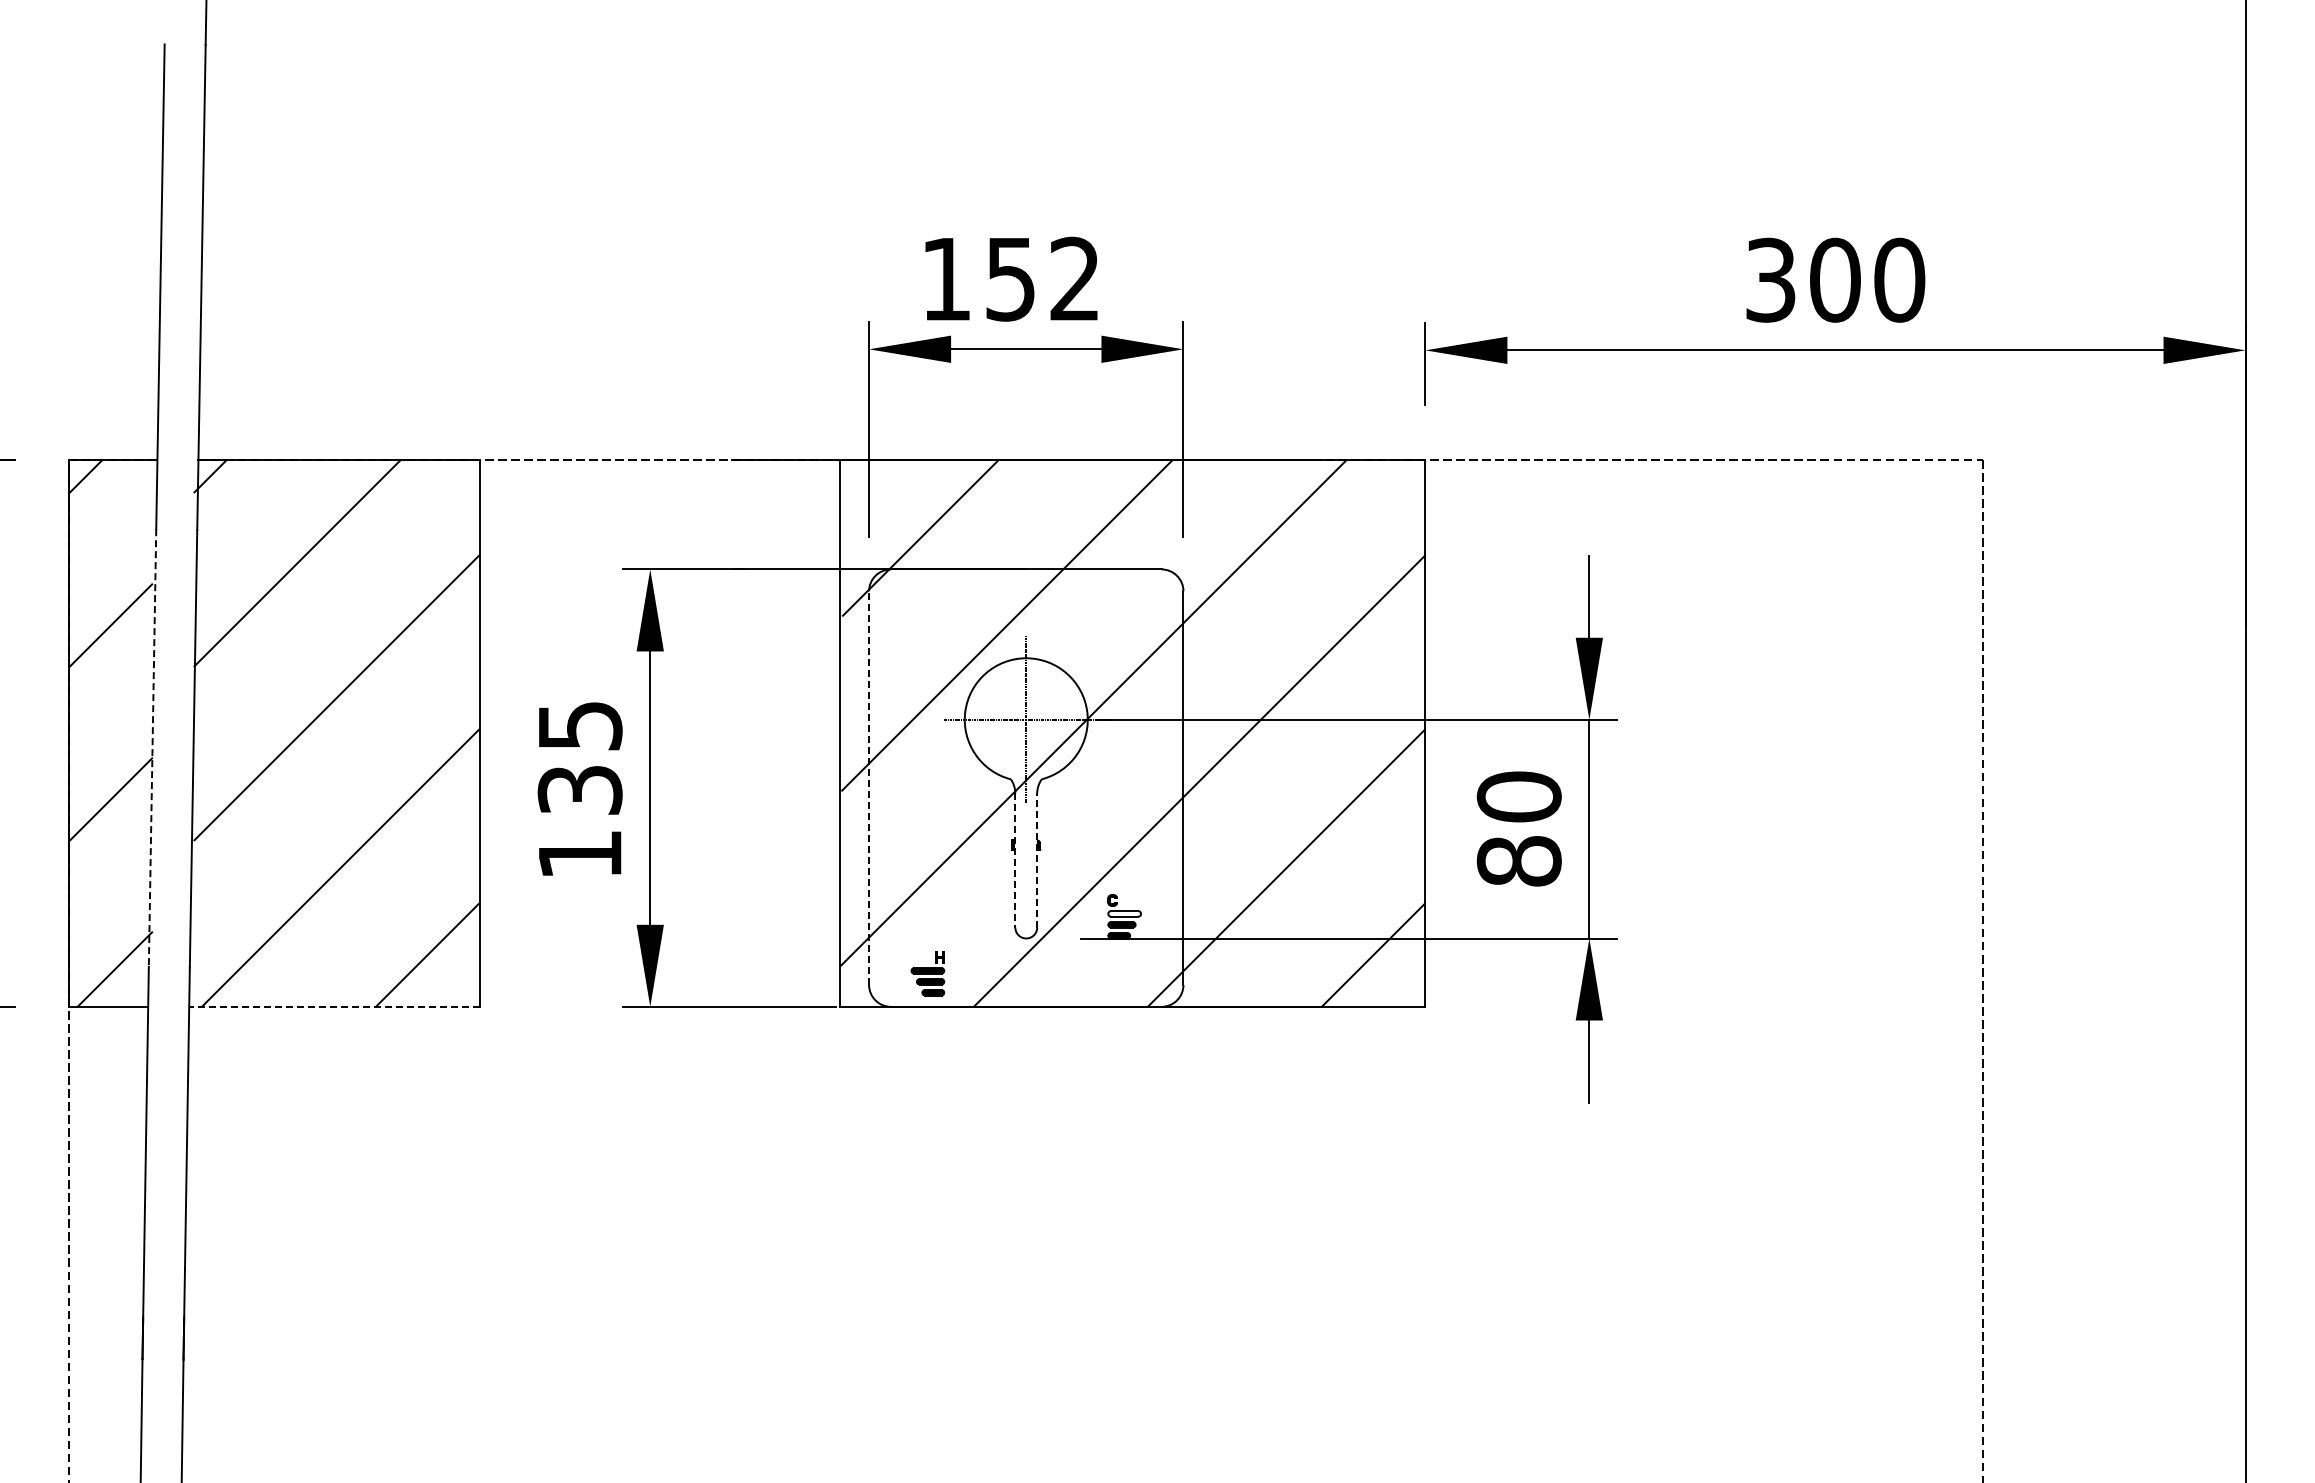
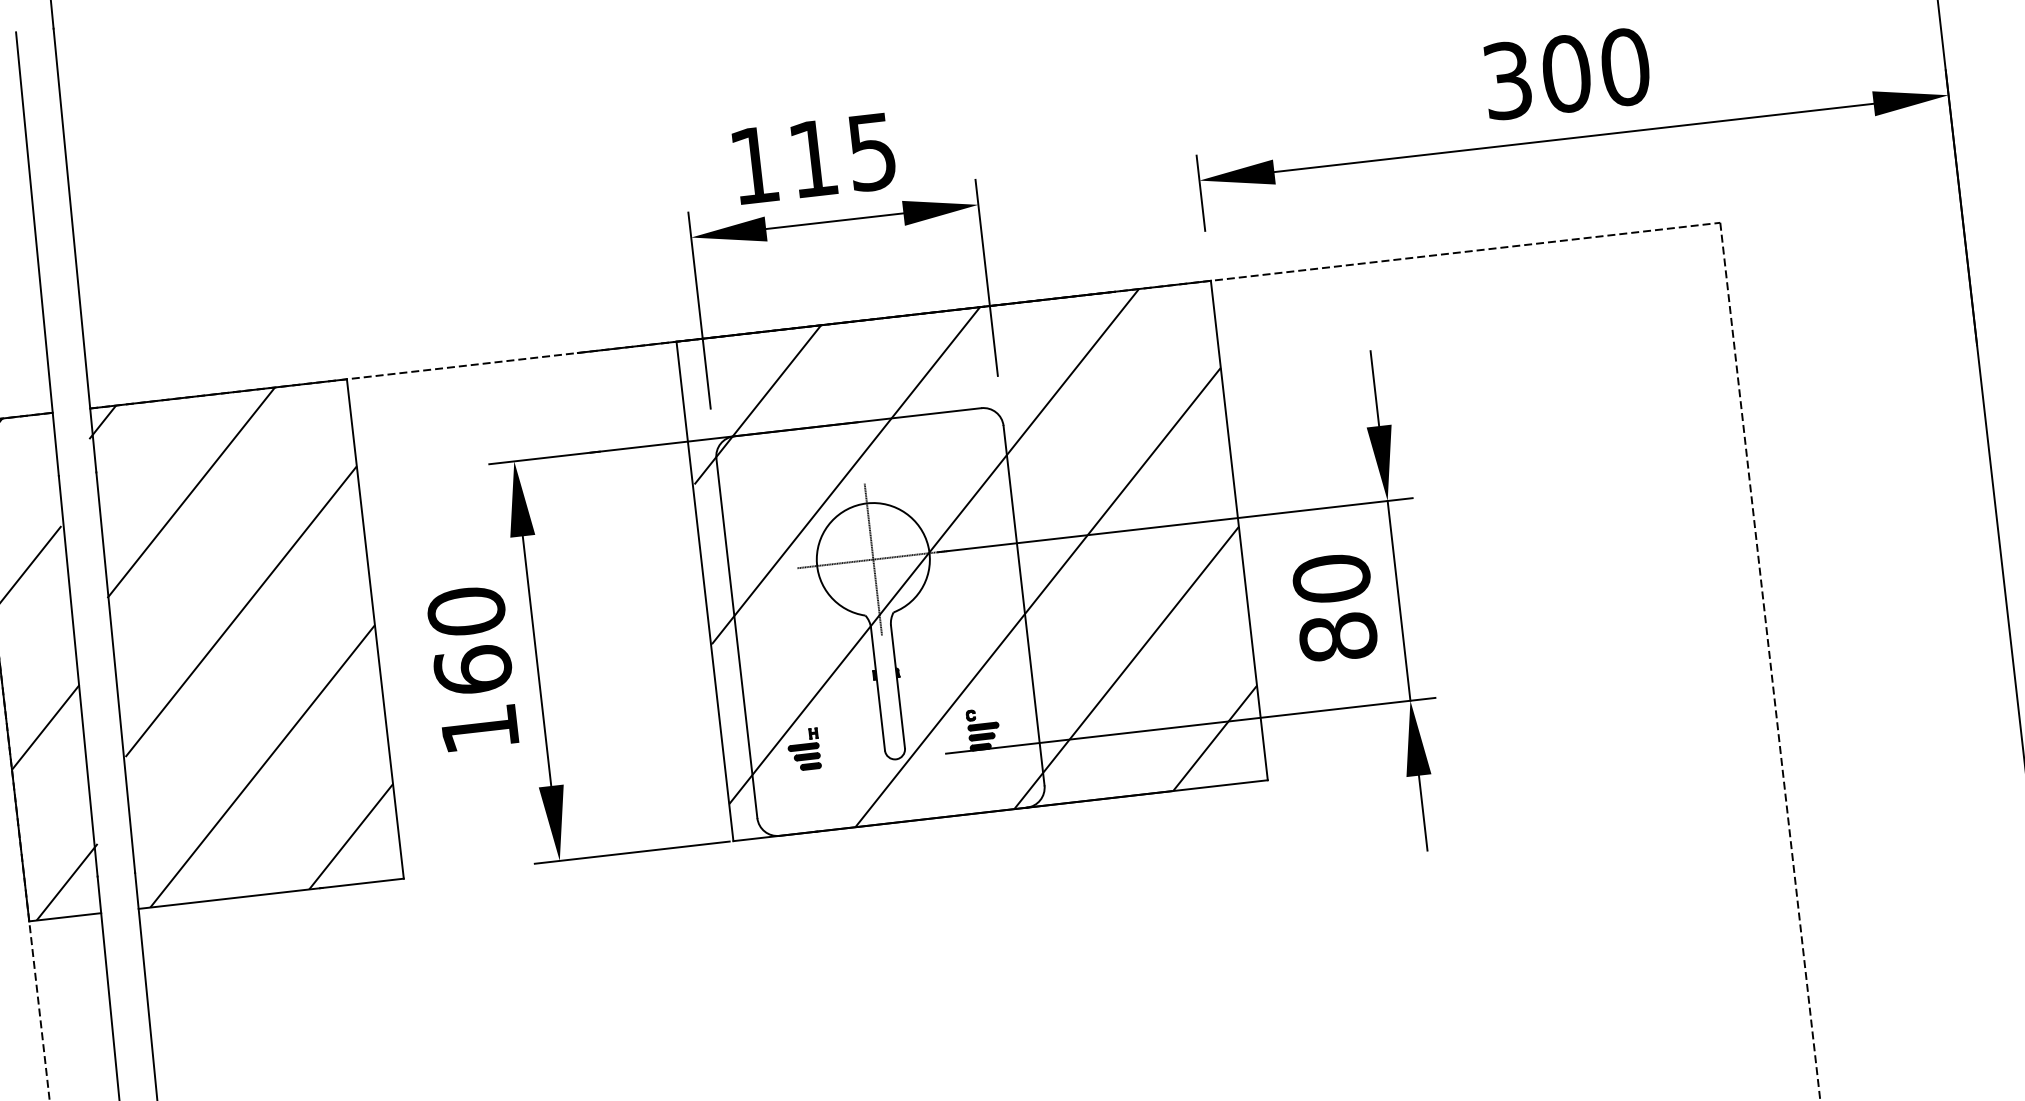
text: (1042, 278) -> (842, 154), 152 -> 115
line: (152, 748) -> (78, 676), dashed -> solid
text: (579, 757) -> (469, 640), 135 -> 160
line: (869, 788) -> (737, 638), dashed -> solid
line: (1037, 859) -> (898, 686), dashed -> solid
line: (1015, 860) -> (878, 689), dashed -> solid
fill: (1124, 913) -> (983, 726), added
part: (927, 973) -> (803, 749), moved
line: (333, 1006) -> (270, 893), dashed -> solid

